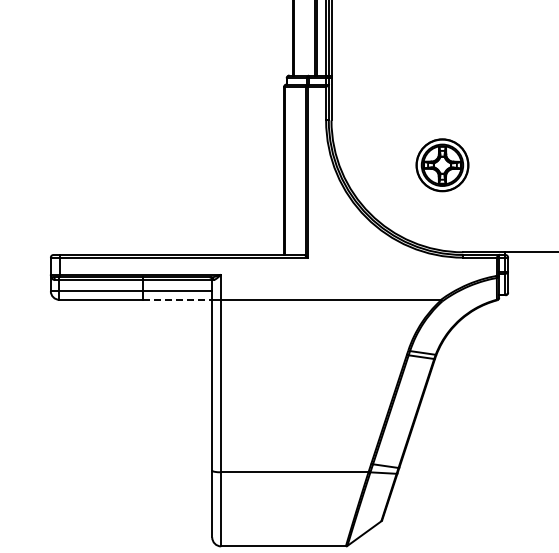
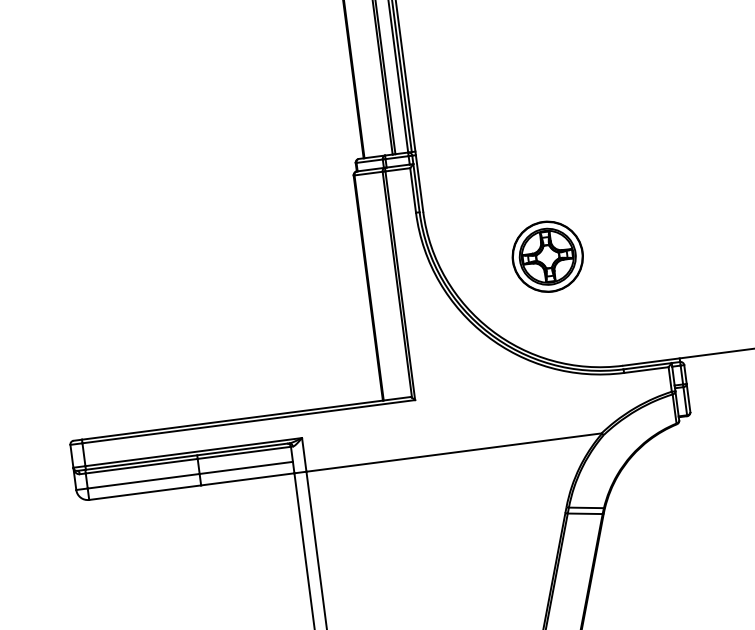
part: (442, 165) -> (547, 257), moved
line: (177, 299) -> (247, 478), dashed -> solid

